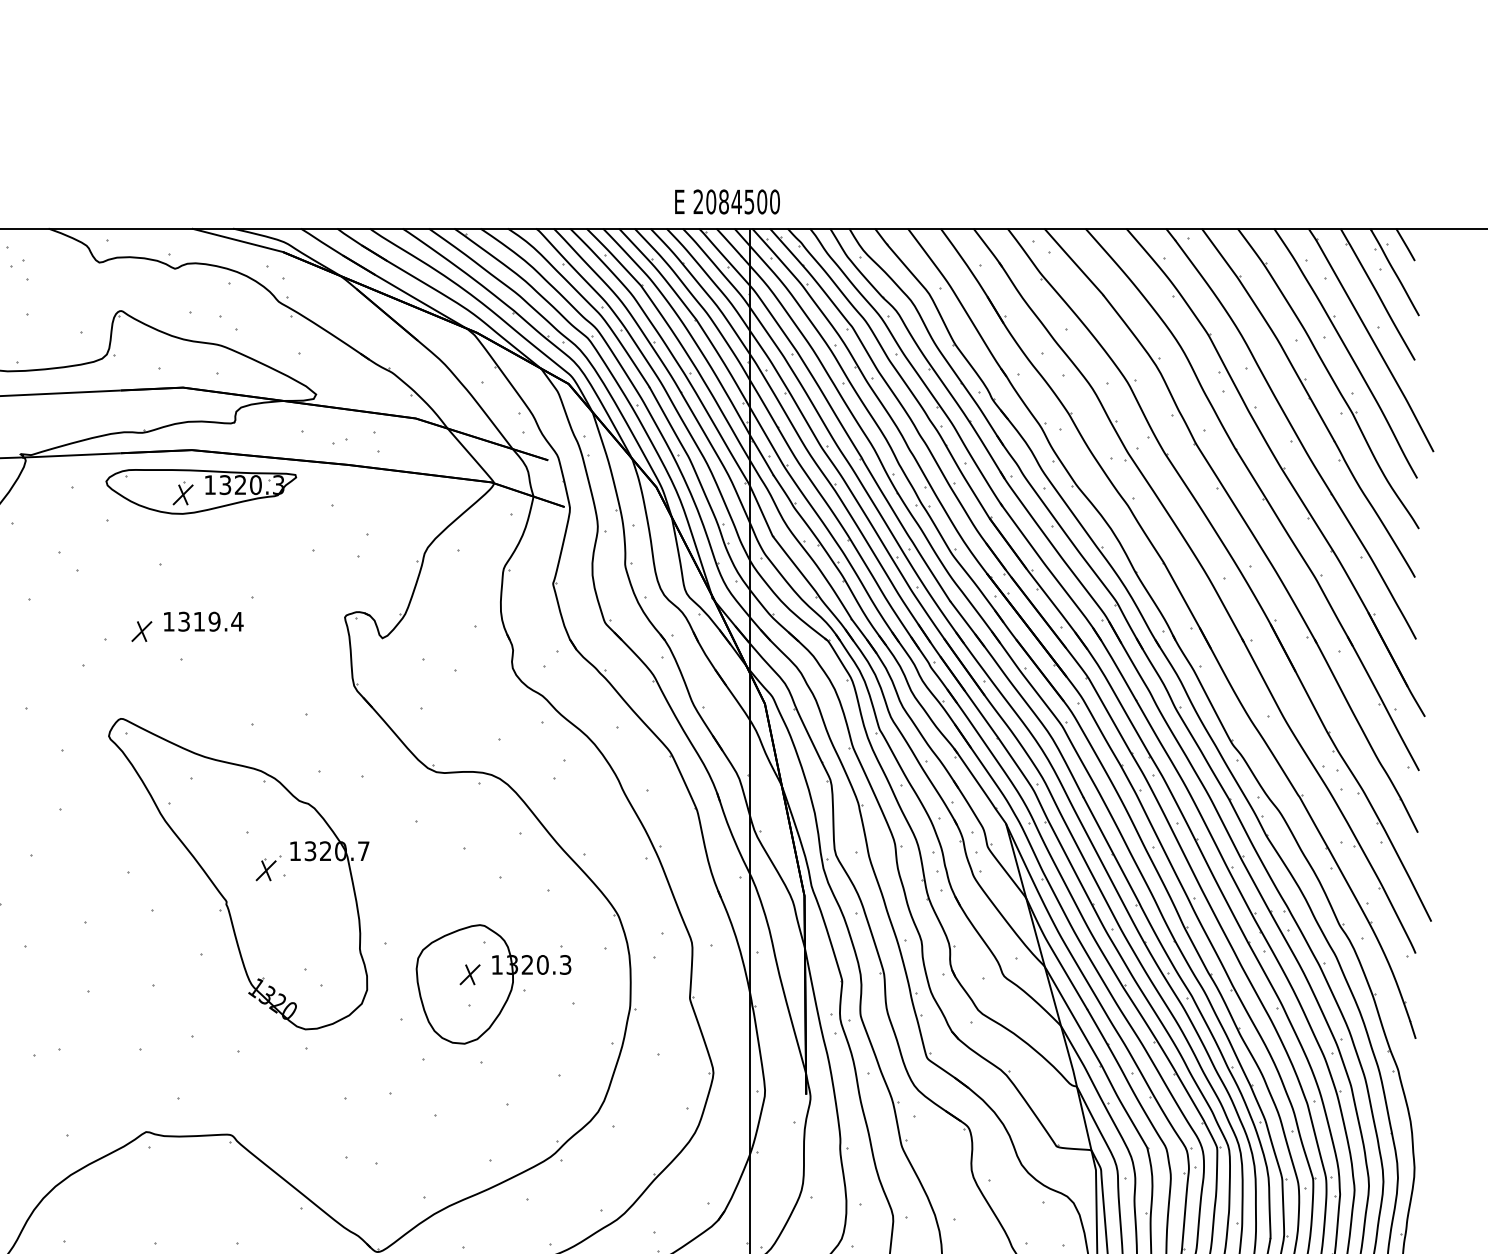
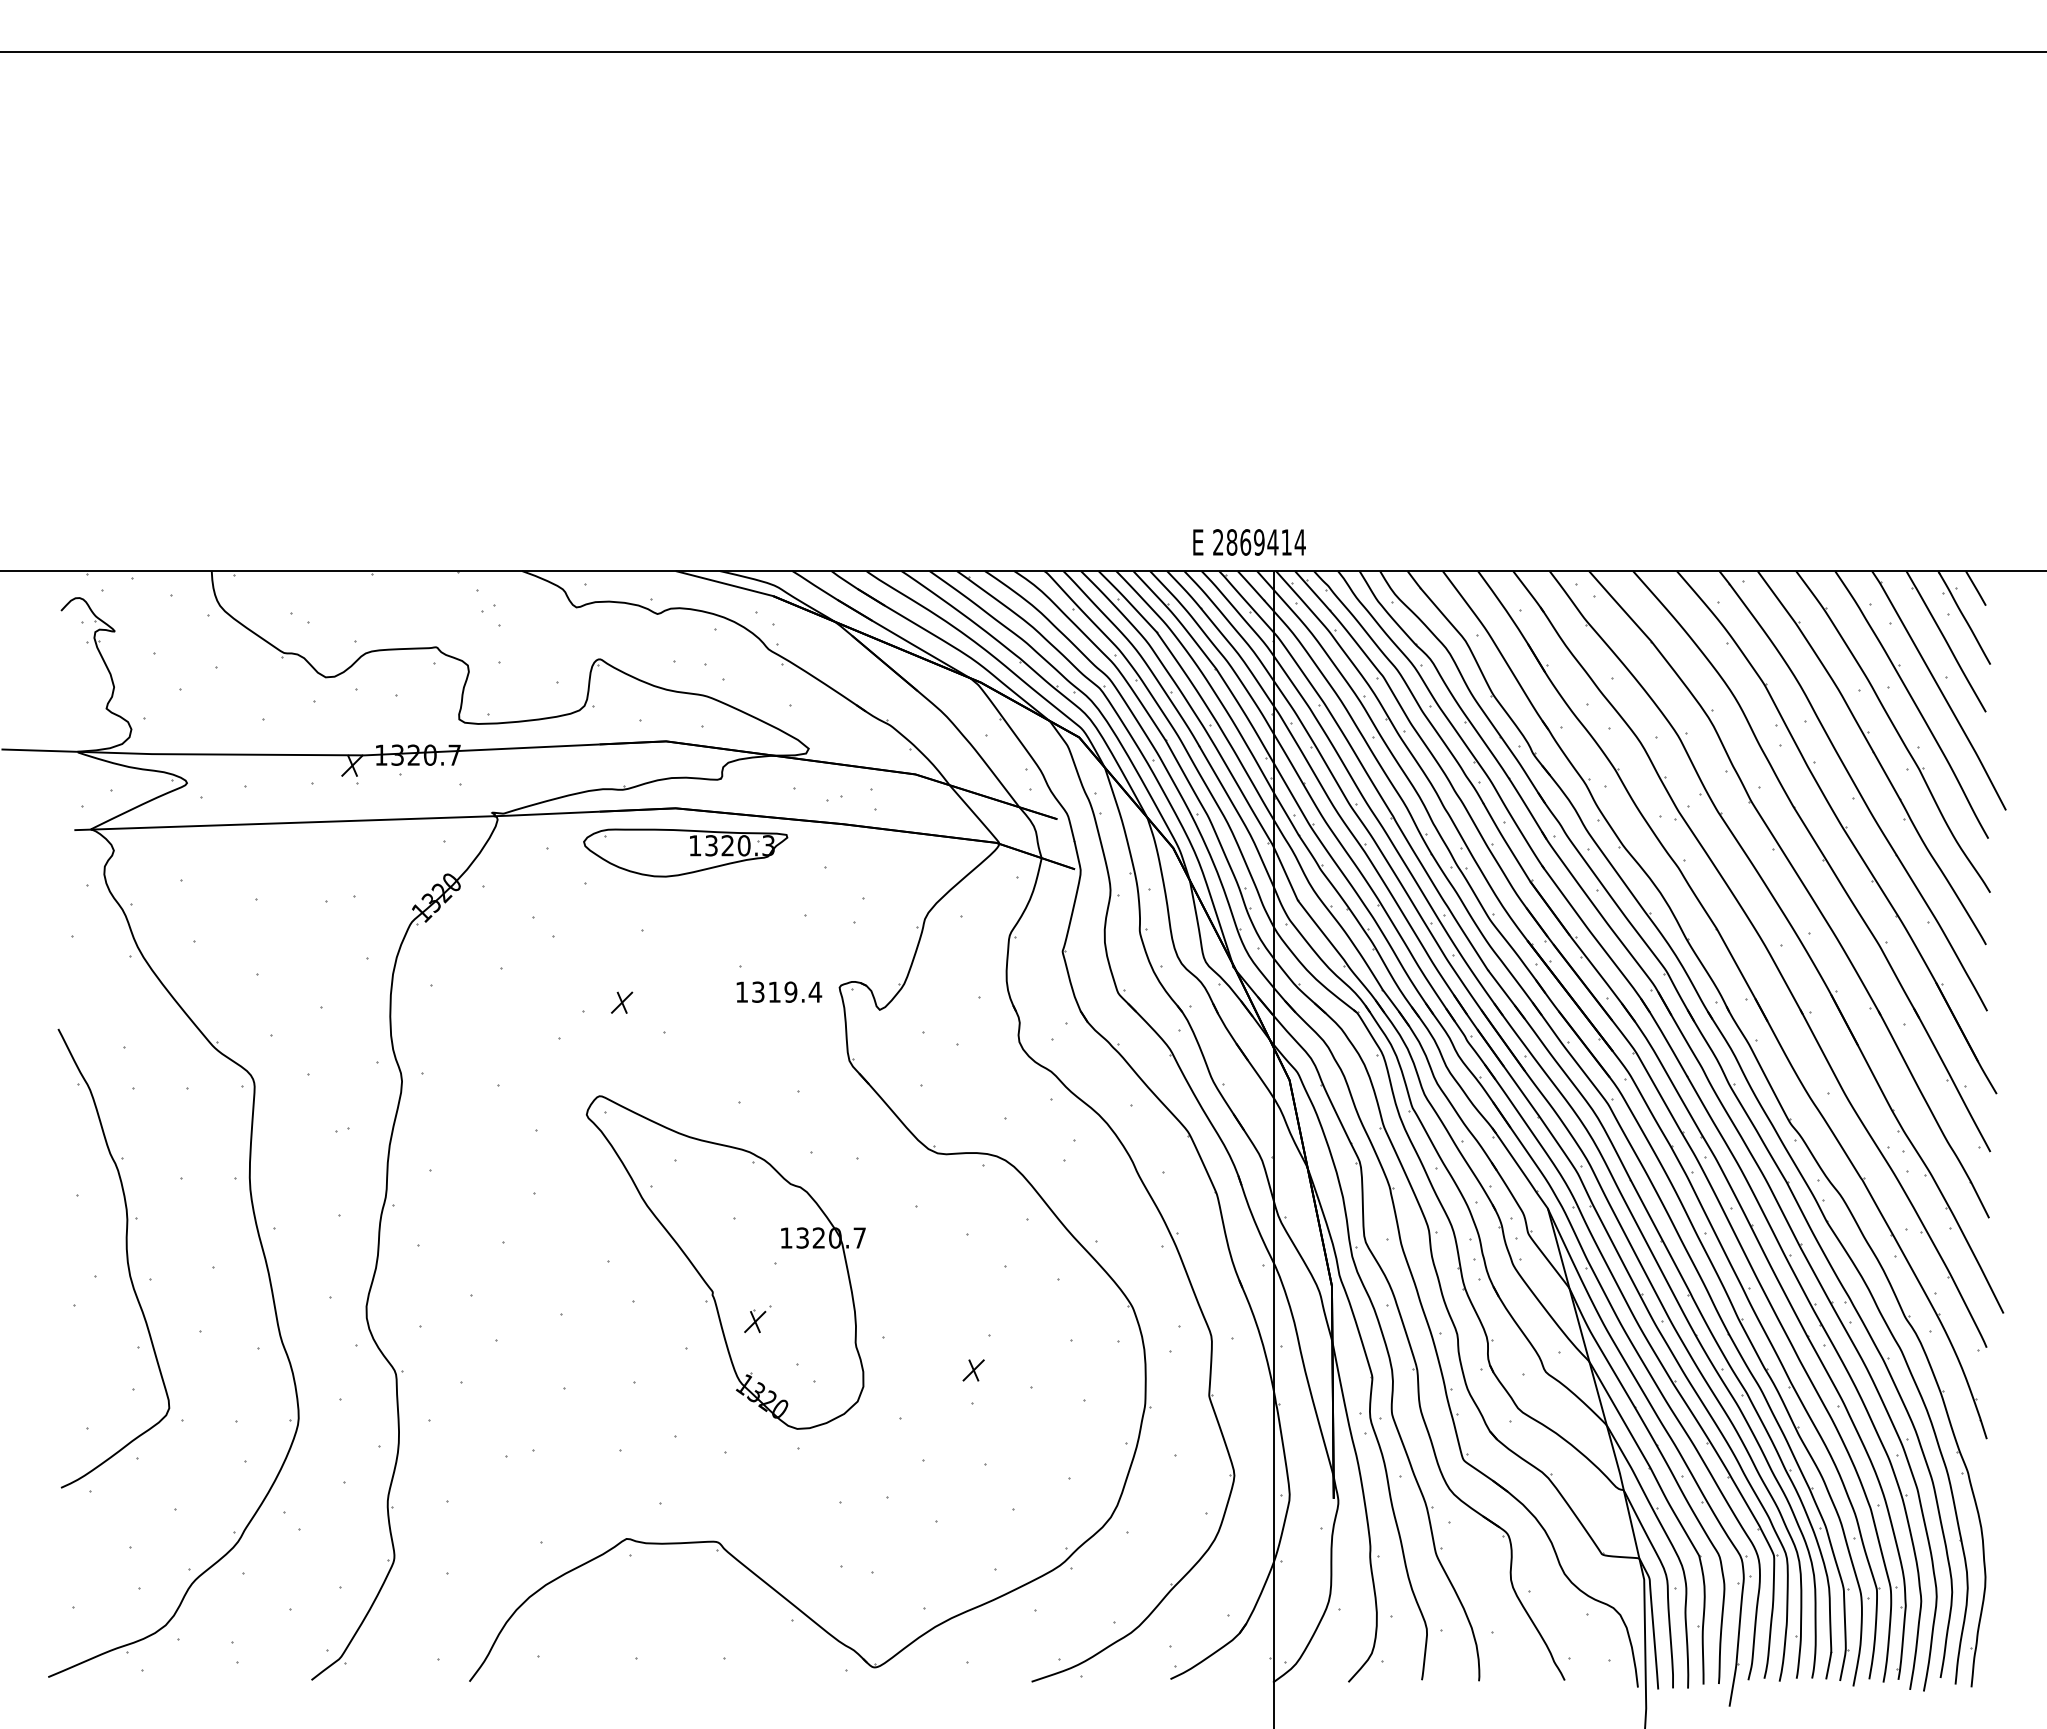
text: (742, 201) -> (1265, 542), 2084500 -> 2869414
part: (183, 493) -> (666, 854), removed
text: (203, 621) -> (779, 991), moved
part: (268, 868) -> (757, 1319), moved
part: (493, 984) -> (998, 1380), removed

